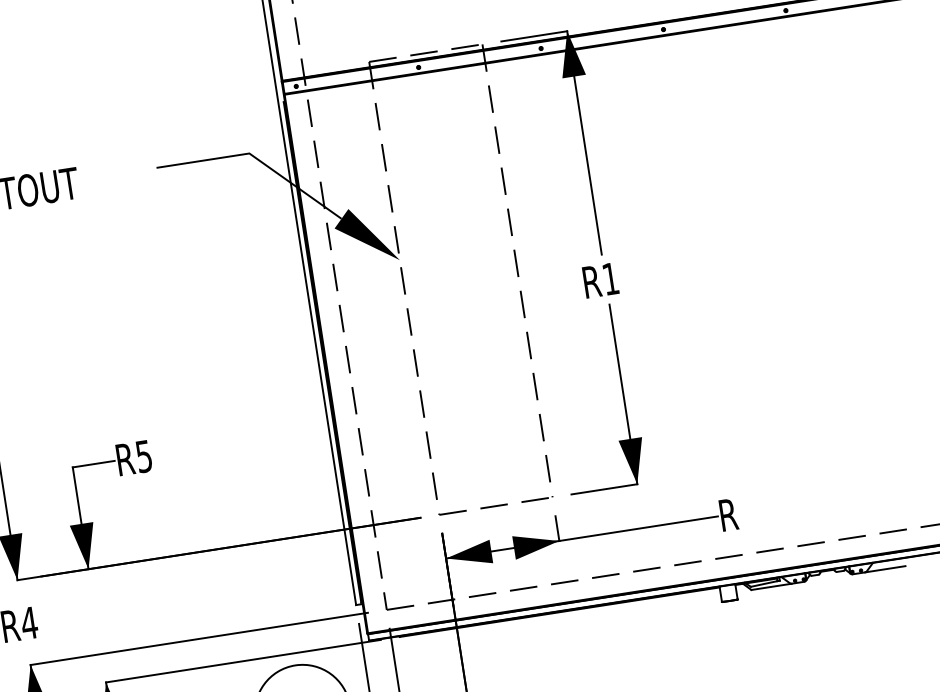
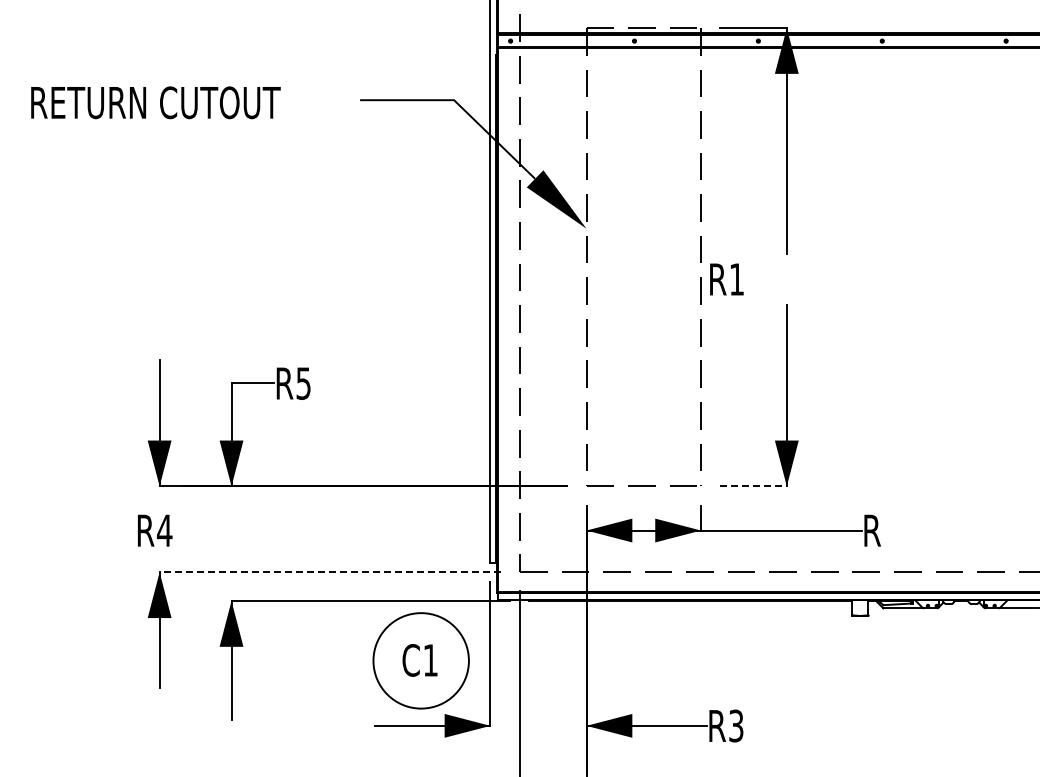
text: (600, 280) -> (726, 279), moved
line: (605, 489) -> (754, 486), solid -> dashed
line: (199, 639) -> (330, 572), solid -> dashed

